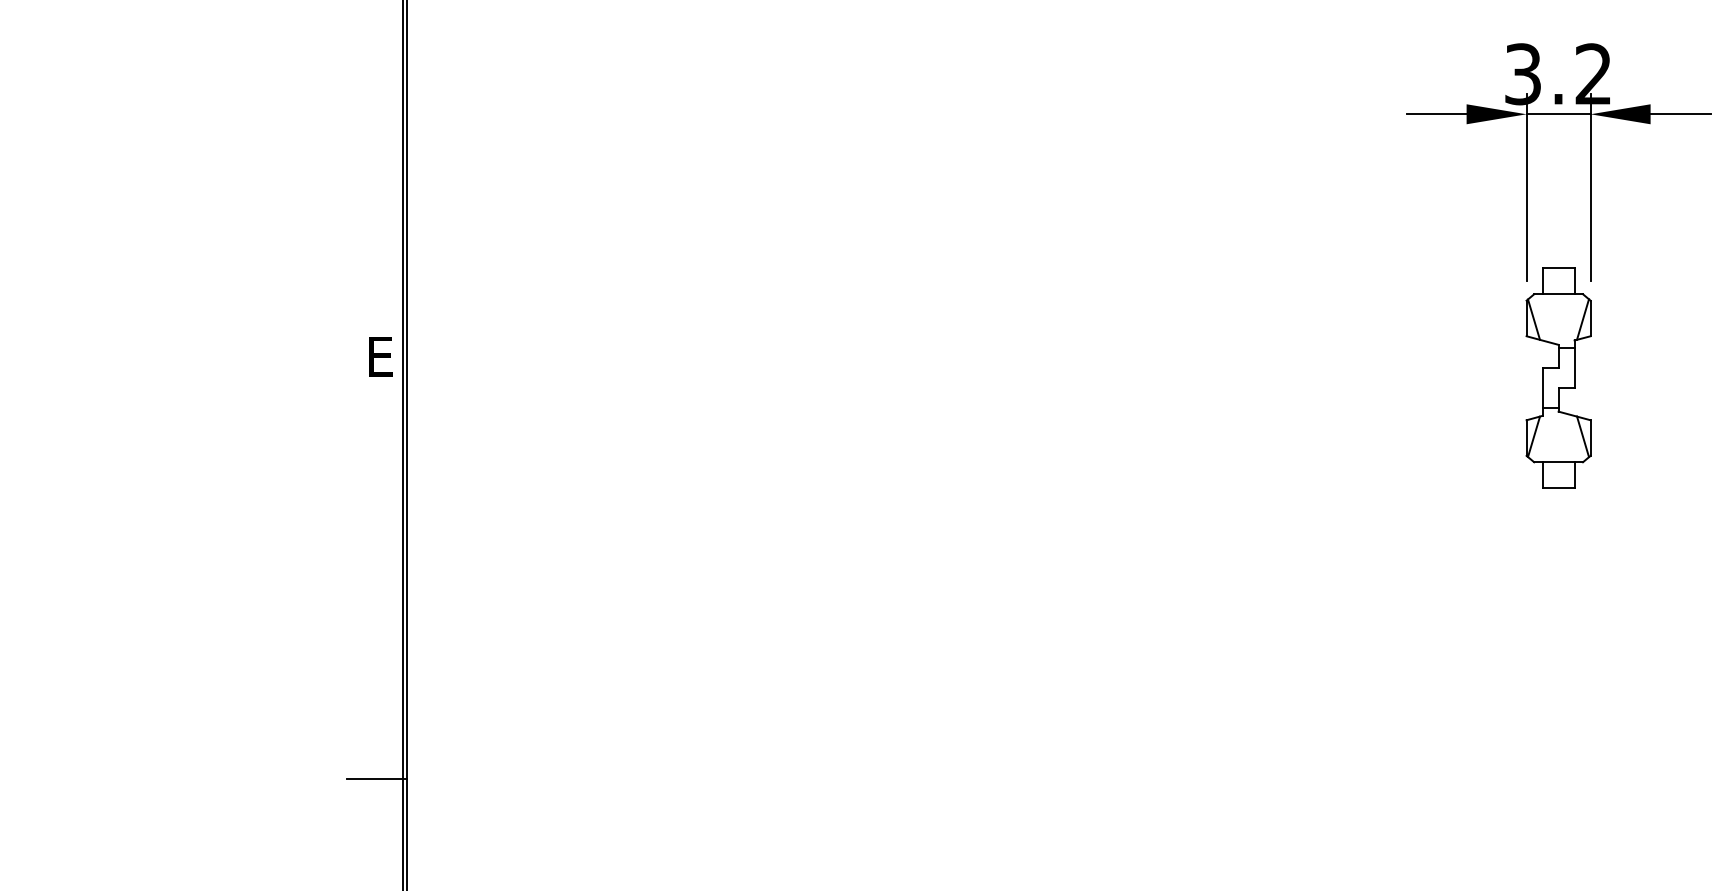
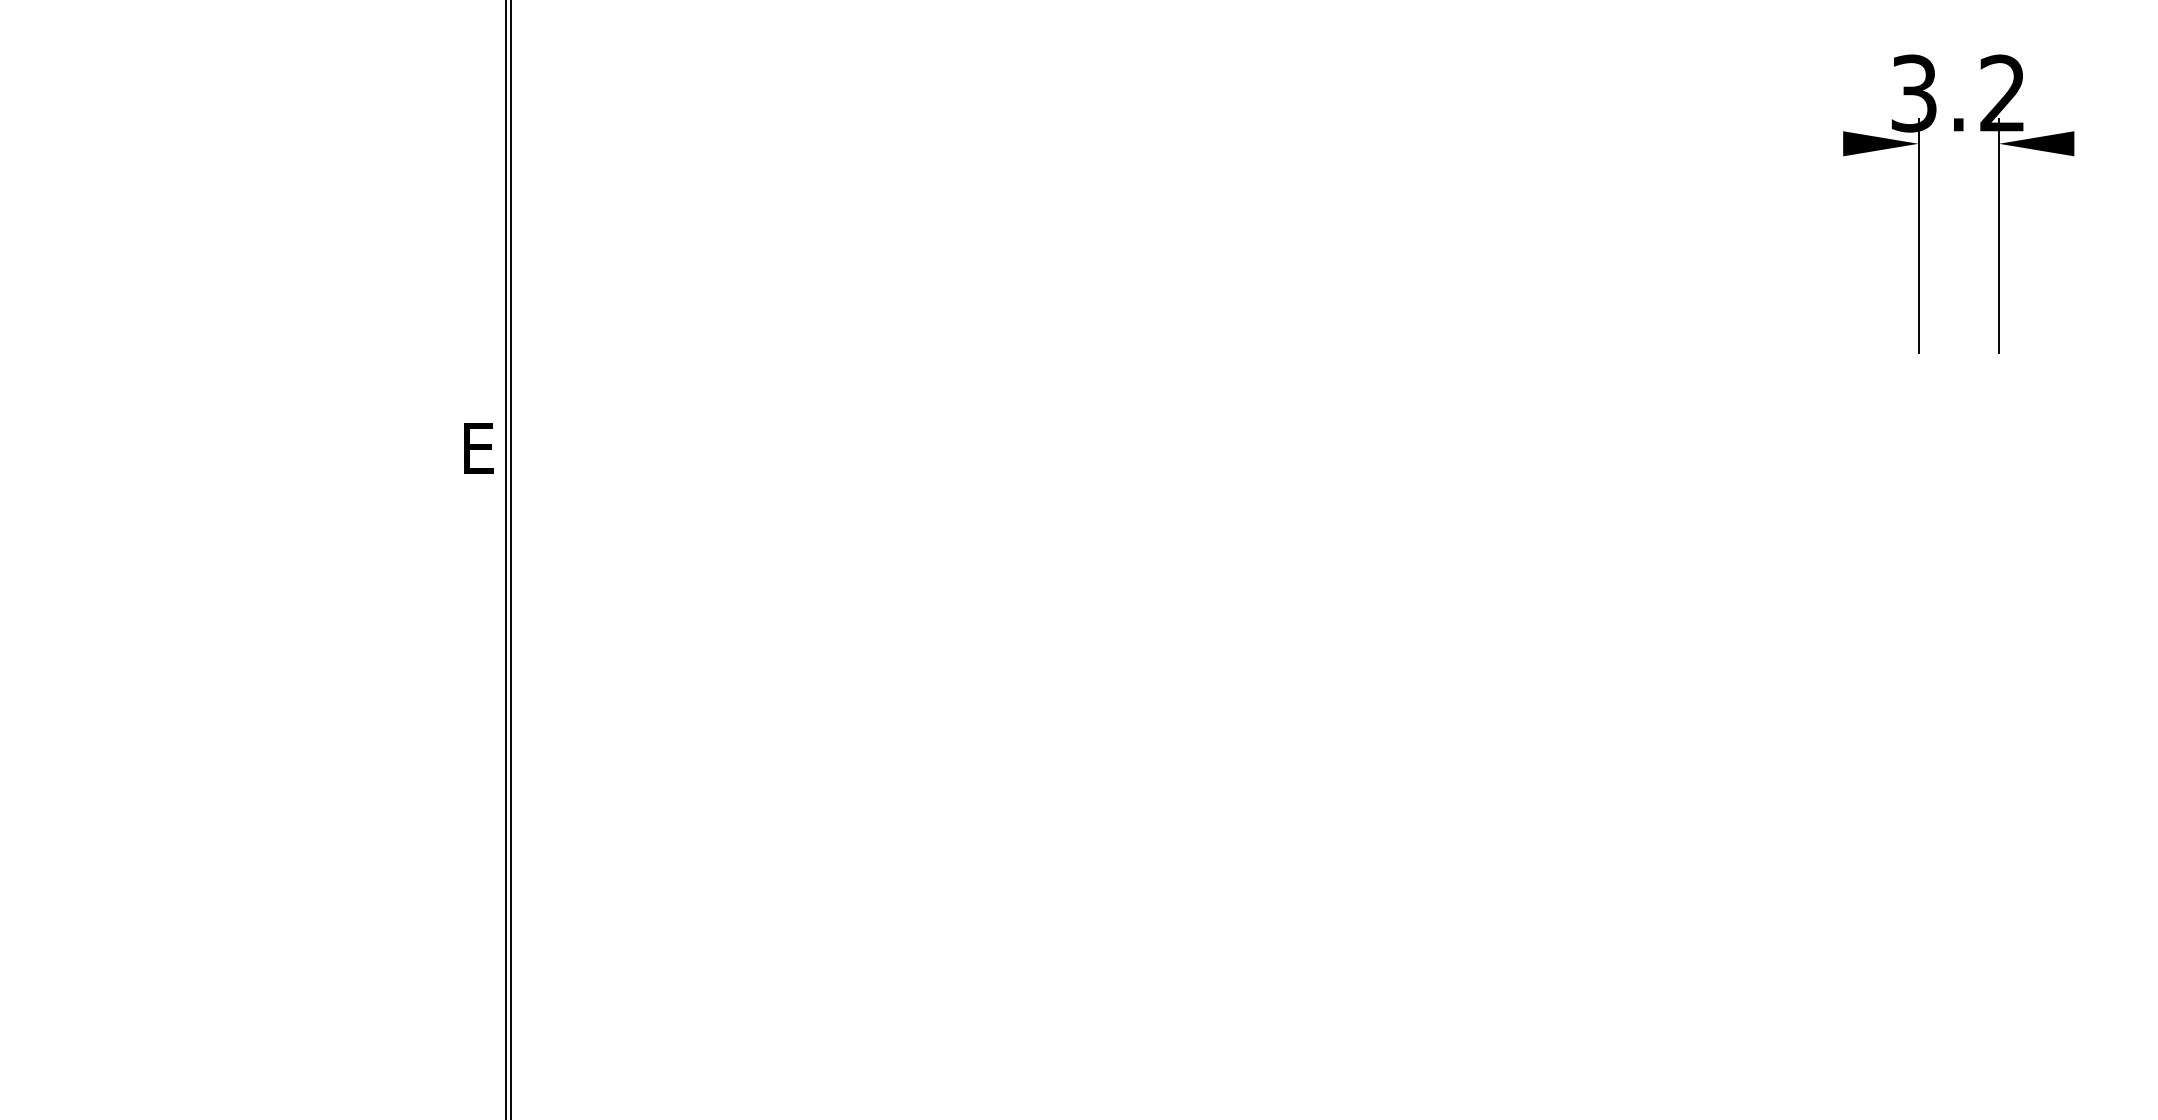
line: (1436, 114) -> (1805, 143), removed
line: (1558, 114) -> (1958, 143), removed
line: (1680, 114) -> (2111, 143), removed
part: (1558, 378) -> (1958, 475), removed
line: (376, 779) -> (473, 979), removed

